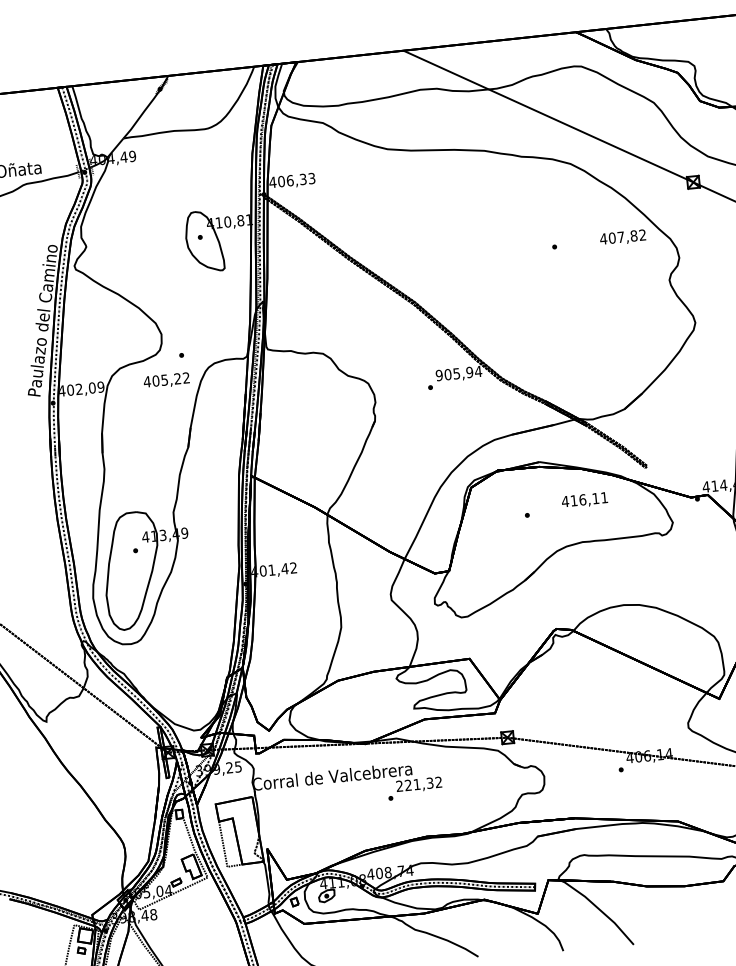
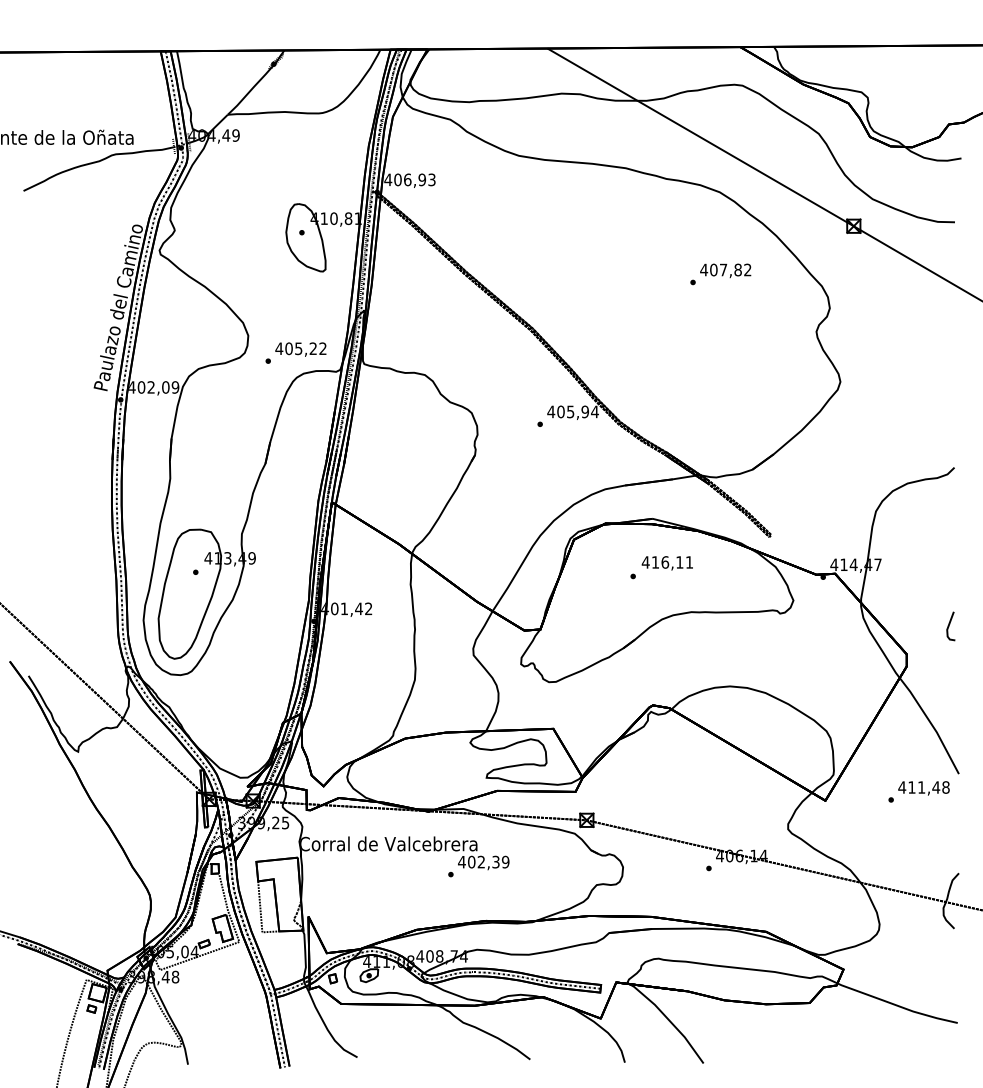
text: (303, 179) -> (422, 179), 406,33 -> 406,93
text: (622, 237) -> (725, 270), moved
text: (439, 375) -> (551, 411), 905,94 -> 405,94
text: (166, 380) -> (300, 349), moved
text: (583, 500) -> (666, 563), moved
text: (418, 783) -> (483, 861), 221,32 -> 402,39

